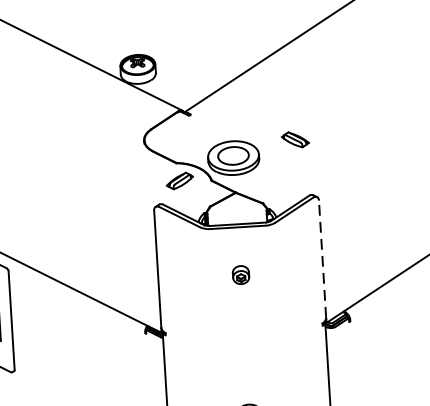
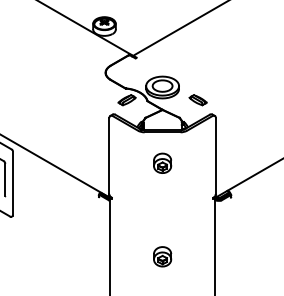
part: (294, 140) -> (197, 100), moved
line: (321, 259) -> (215, 156), dashed -> solid
part: (240, 273) -> (162, 162), size x1.67

